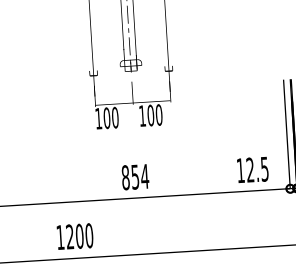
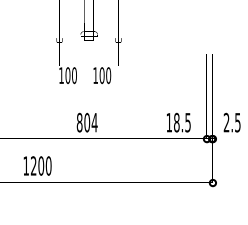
text: (249, 169) -> (176, 122), 12.5 -> 18.5
text: (135, 176) -> (87, 122), 854 -> 804

